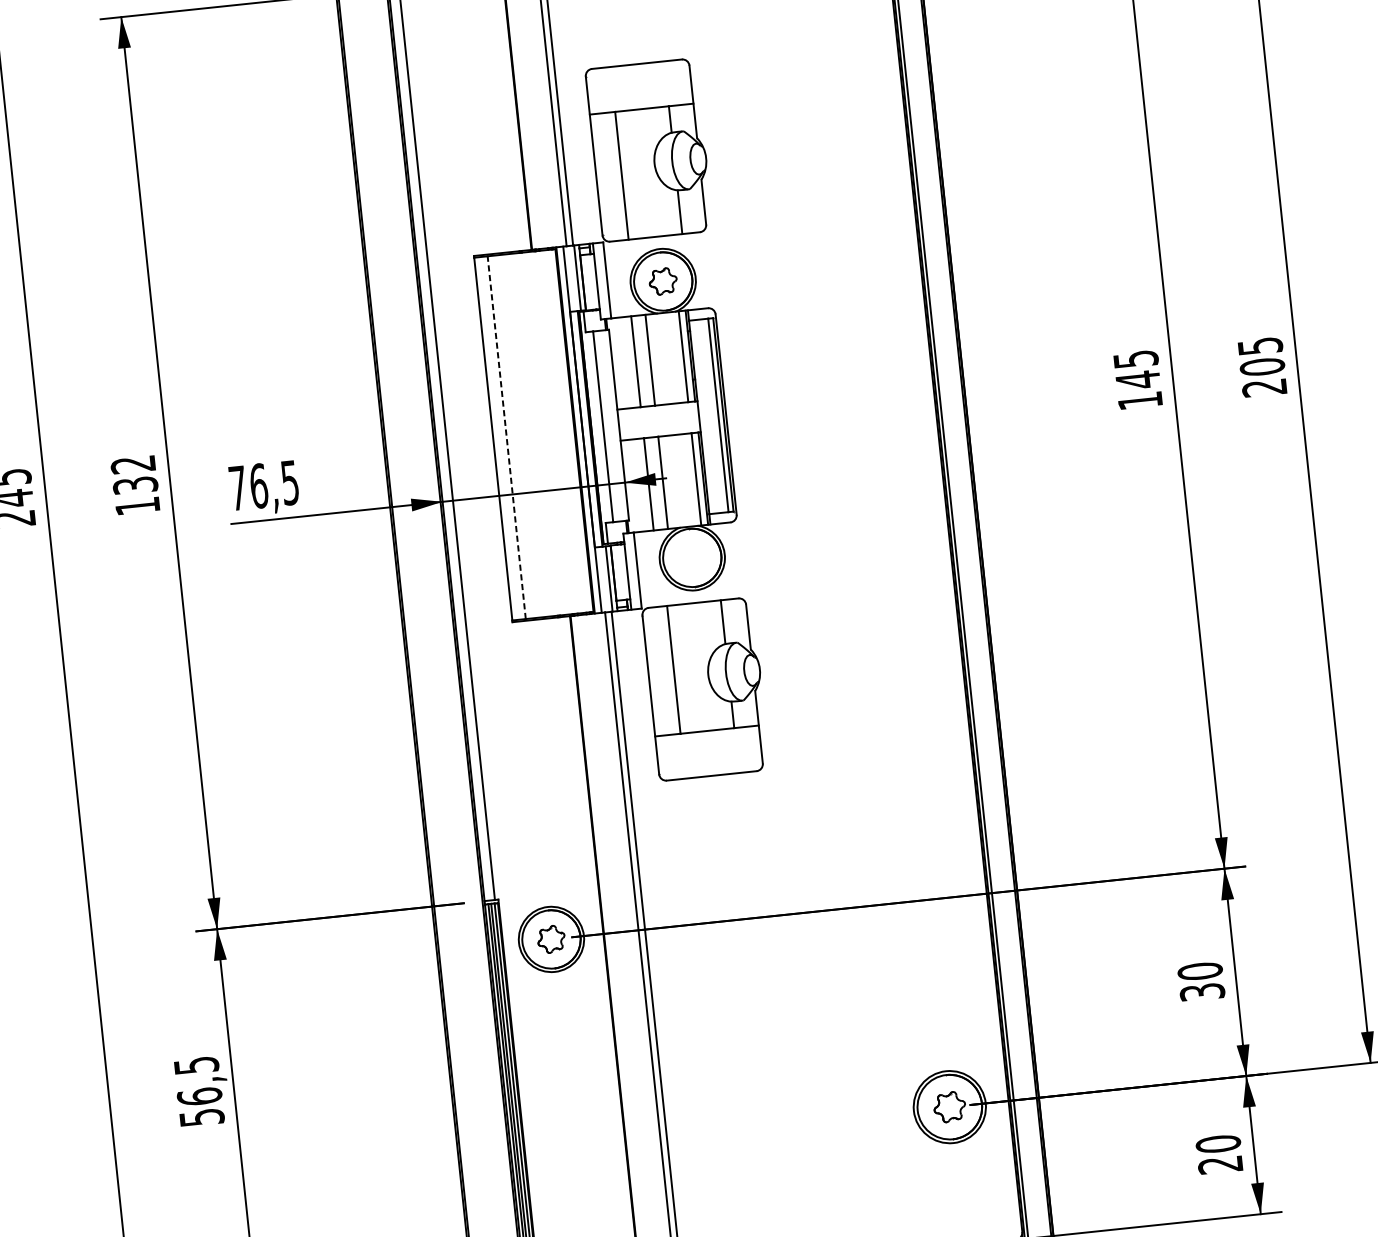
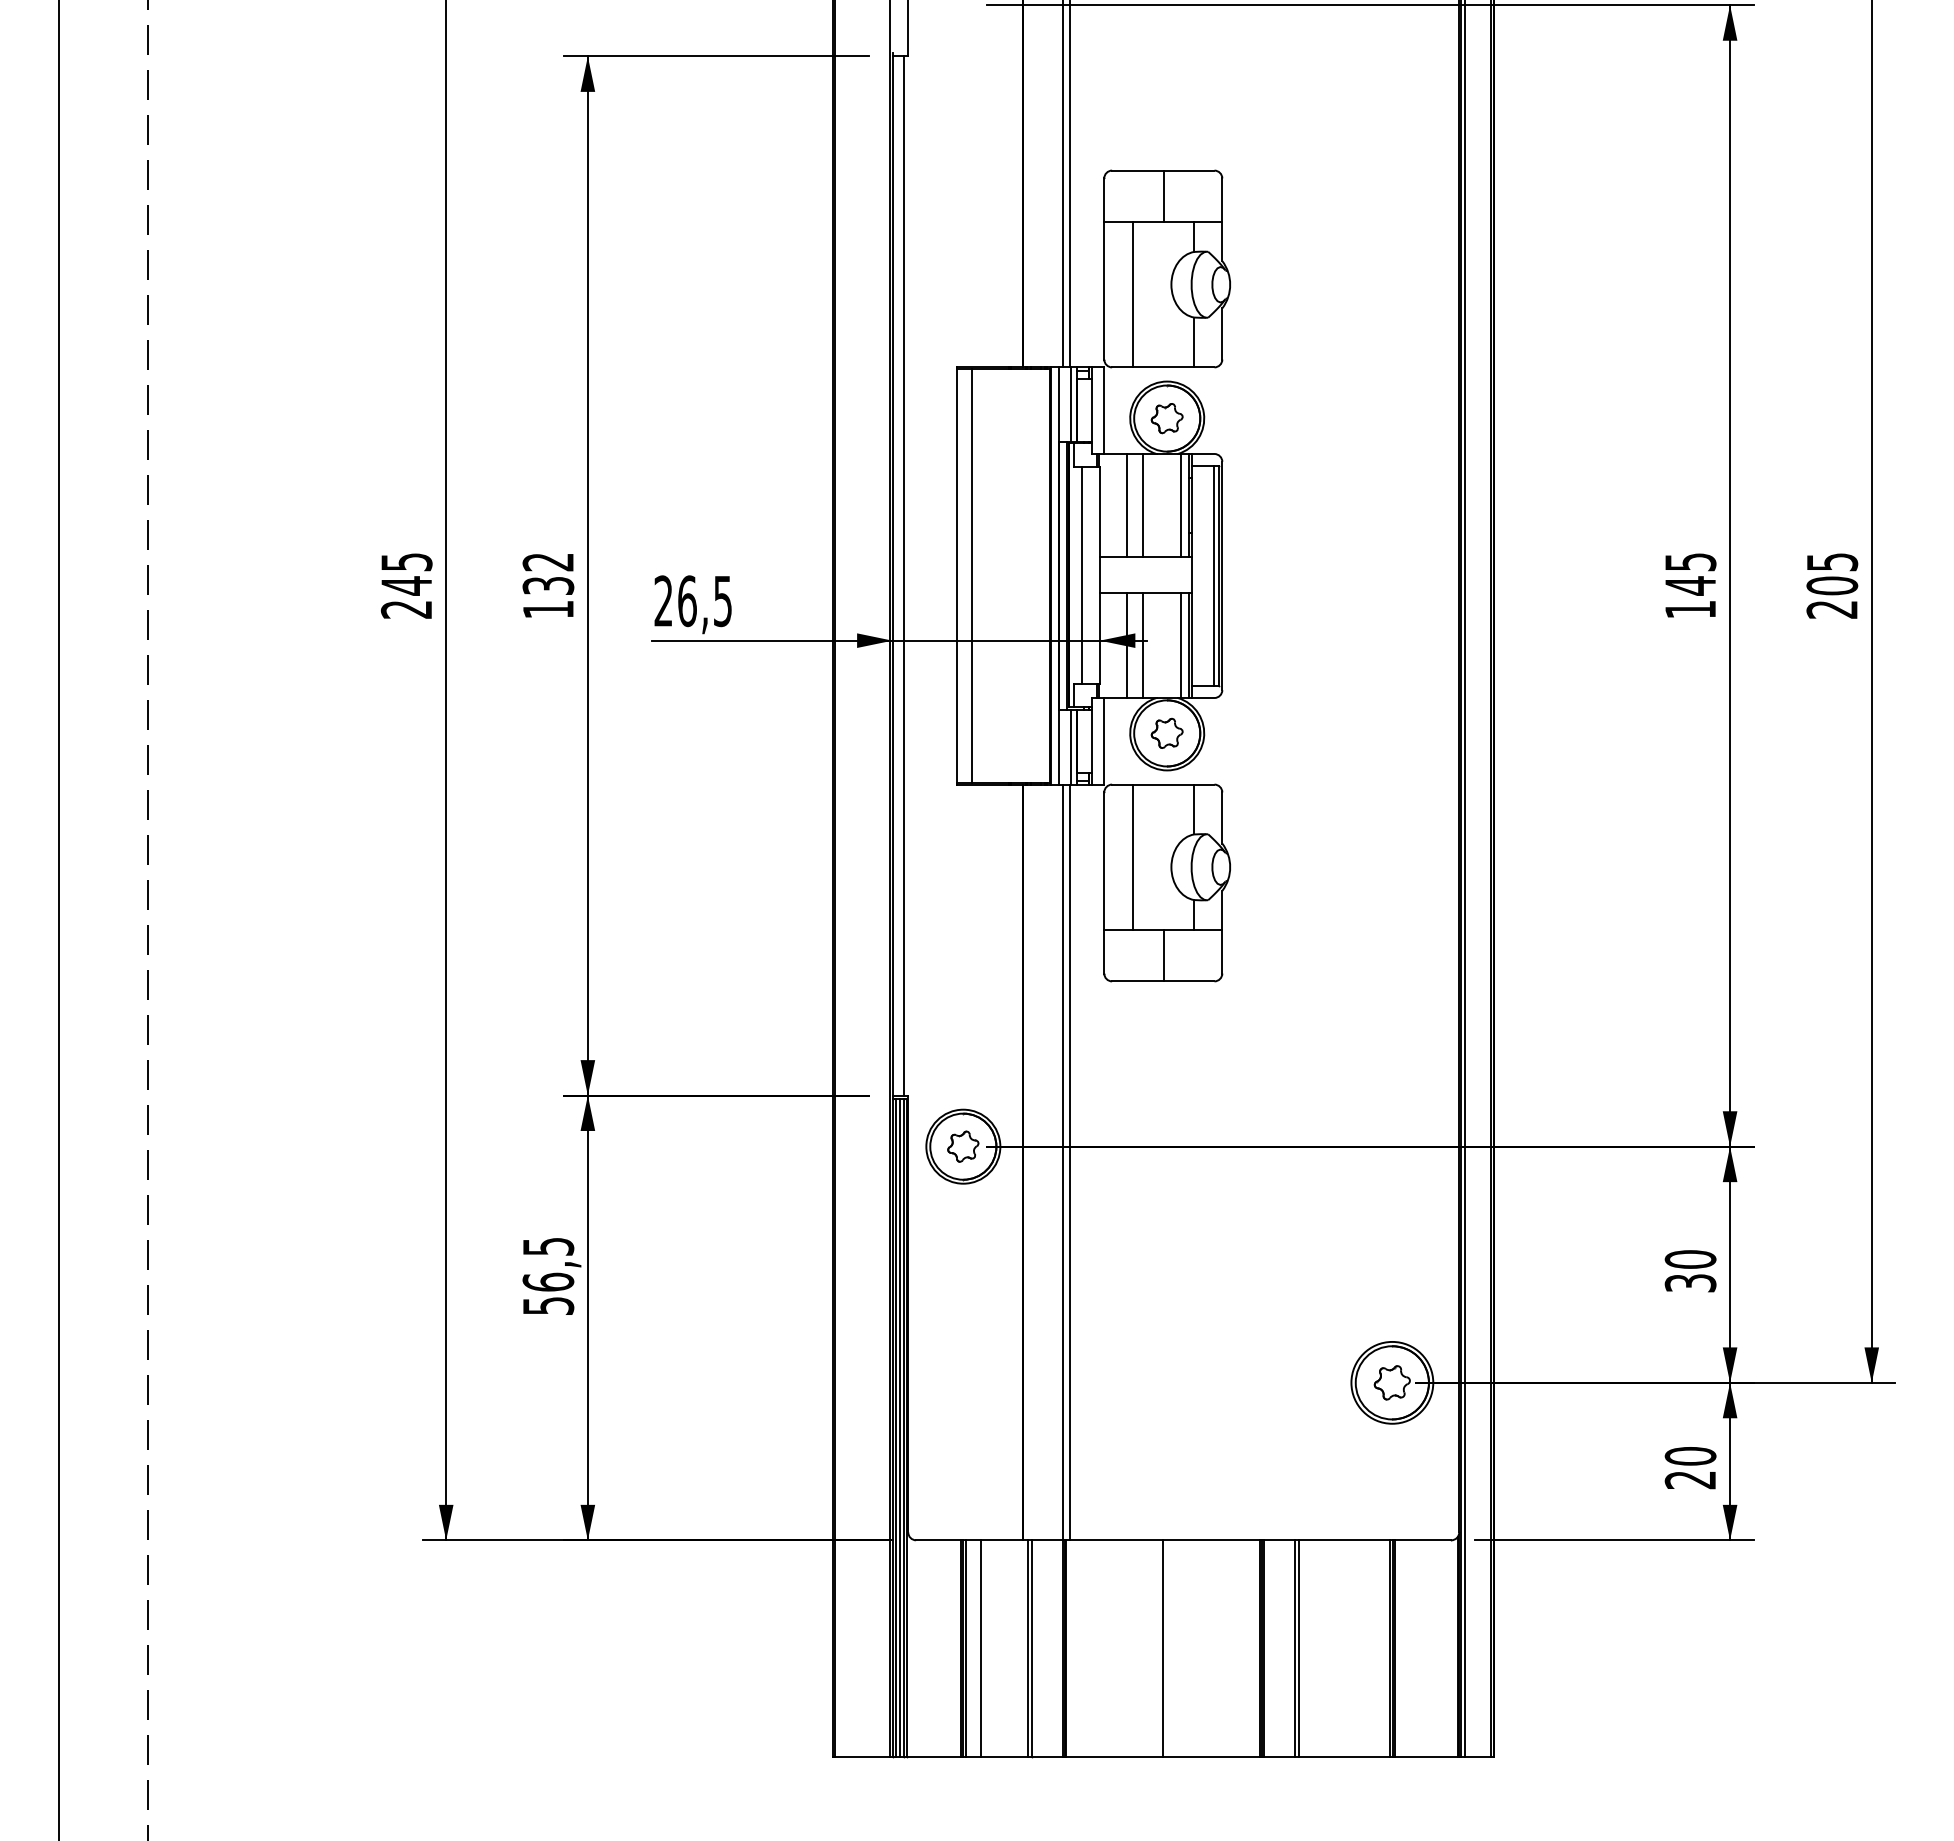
line: (640, 85) -> (1164, 195), added
line: (506, 438) -> (972, 576), dashed -> solid
text: (237, 487) -> (663, 600), 76,5 -> 26,5
part: (691, 557) -> (1166, 732), added
line: (710, 753) -> (1164, 955), added

